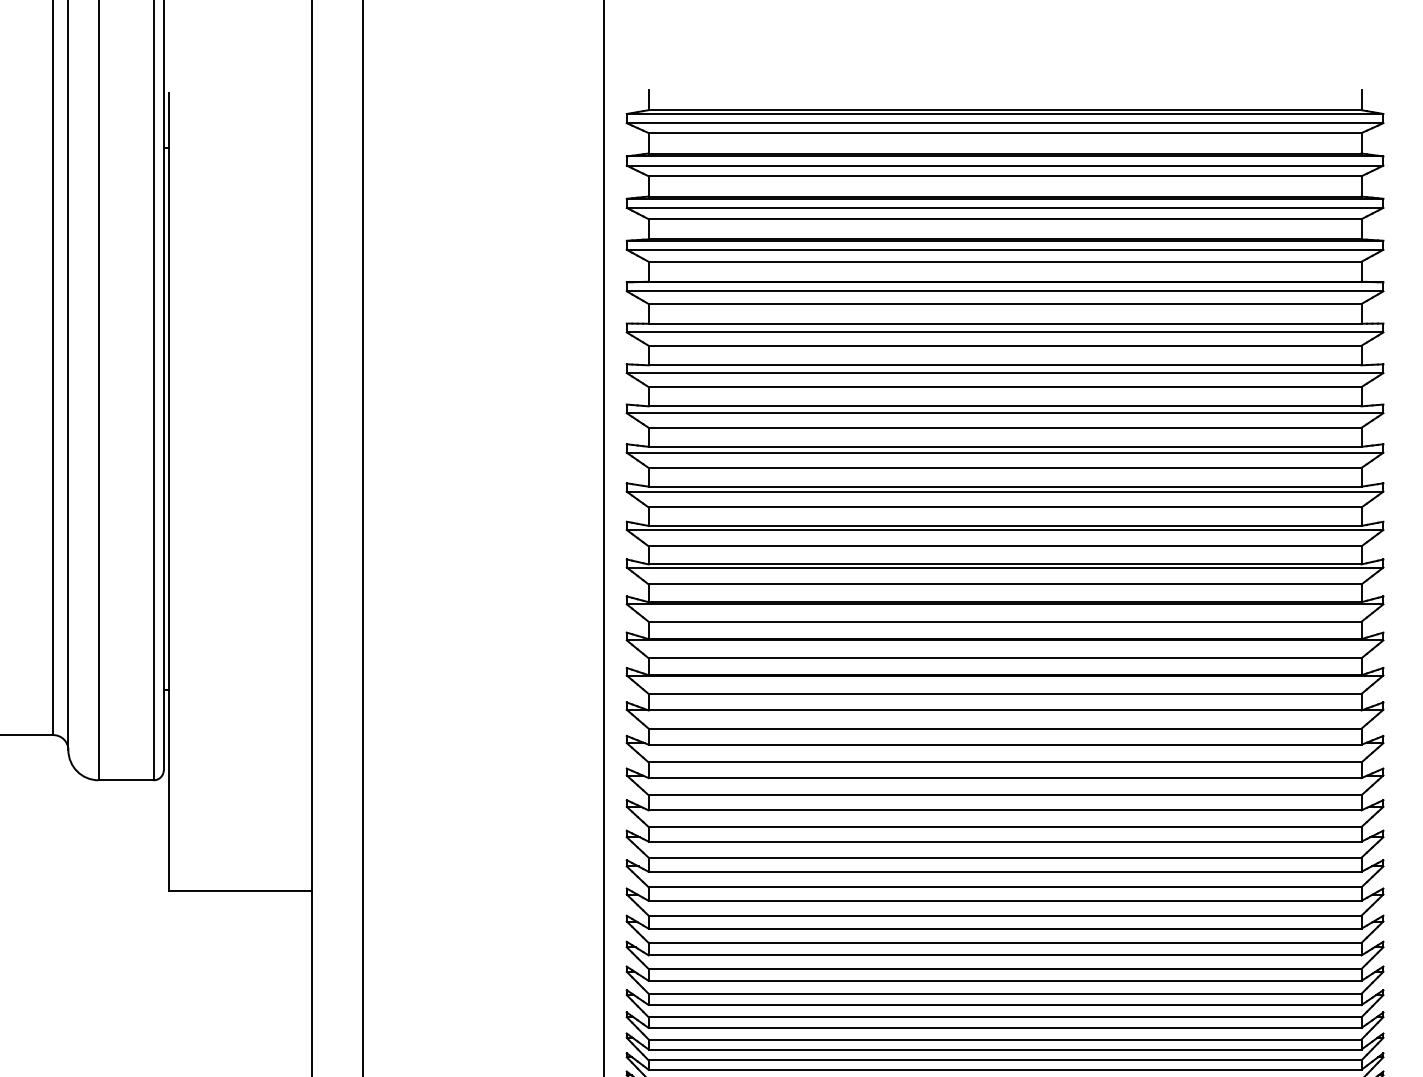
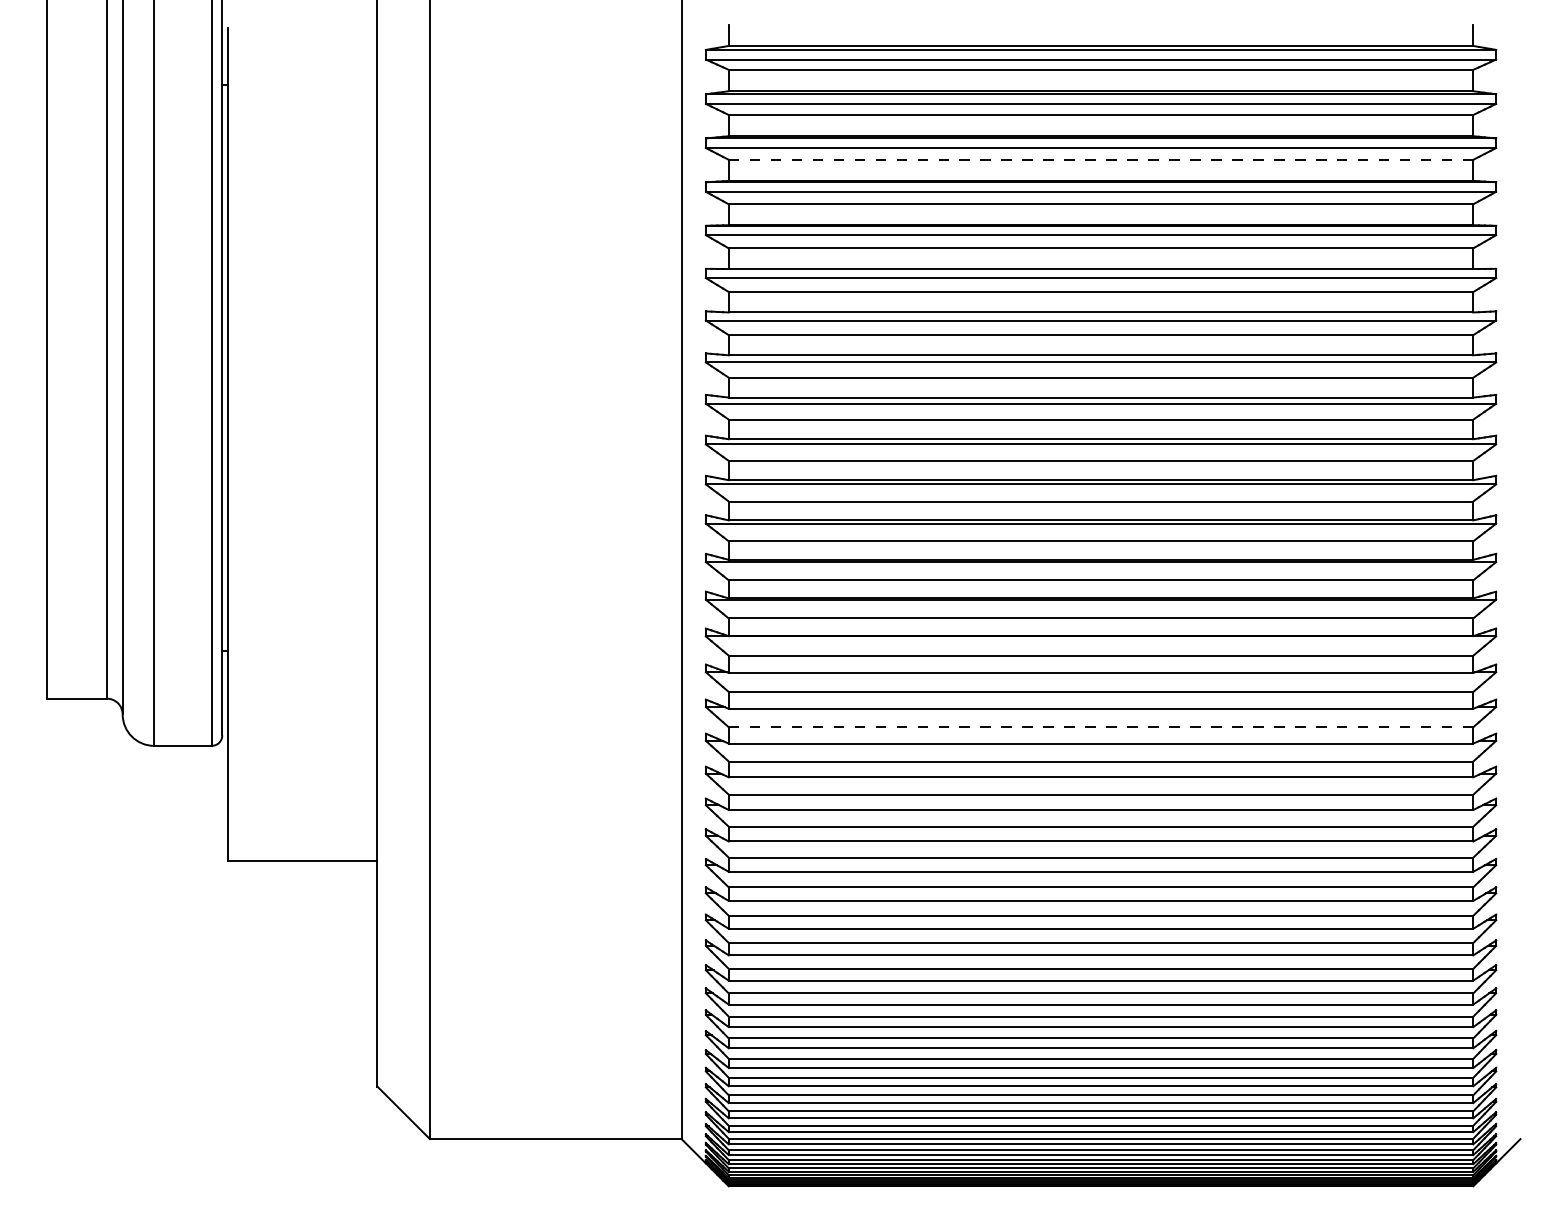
line: (1004, 218) -> (1100, 159), solid -> dashed
line: (1004, 762) -> (1100, 727), solid -> dashed

